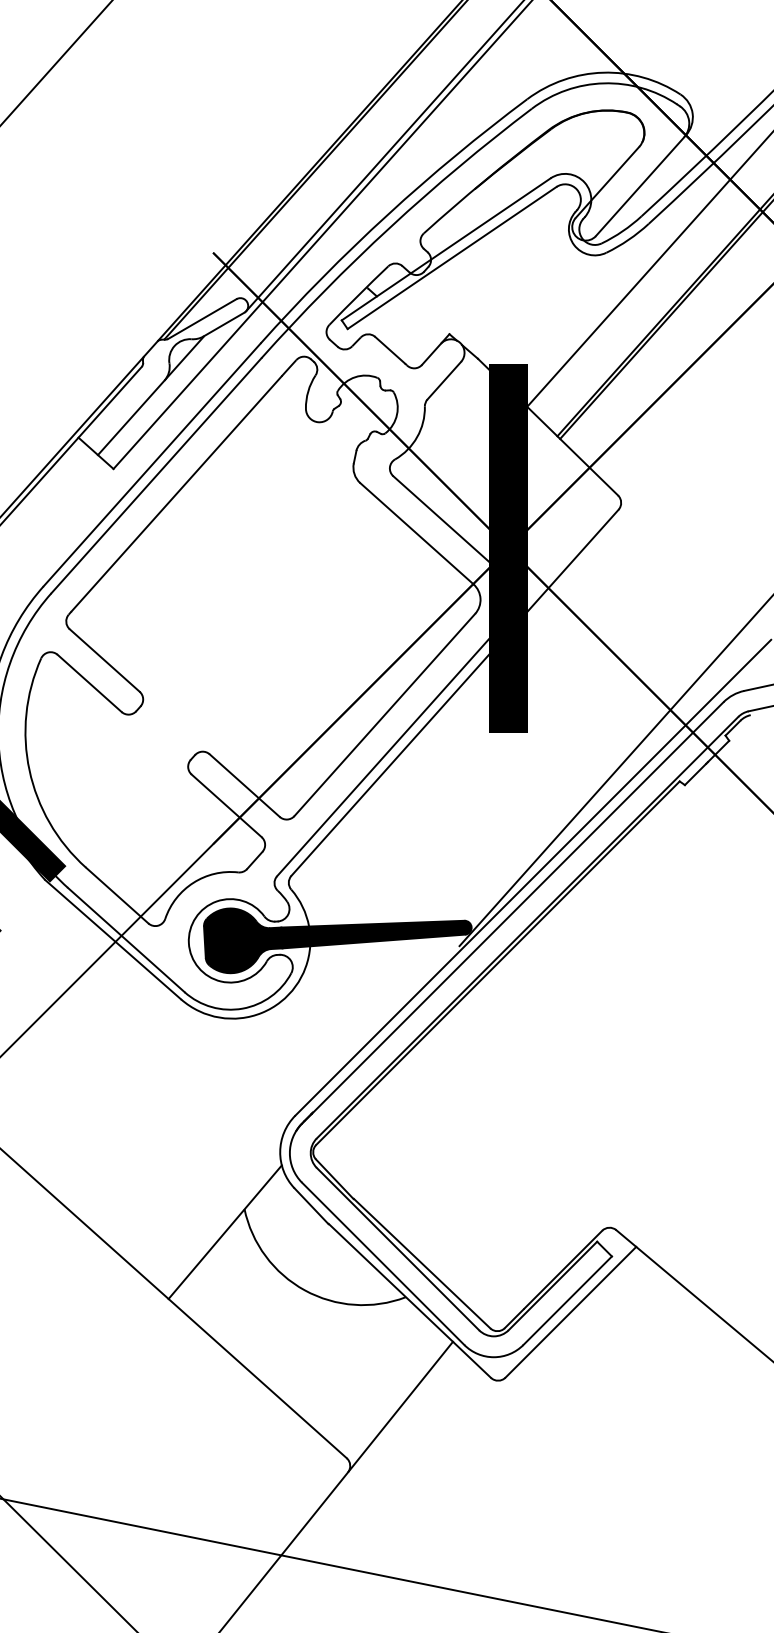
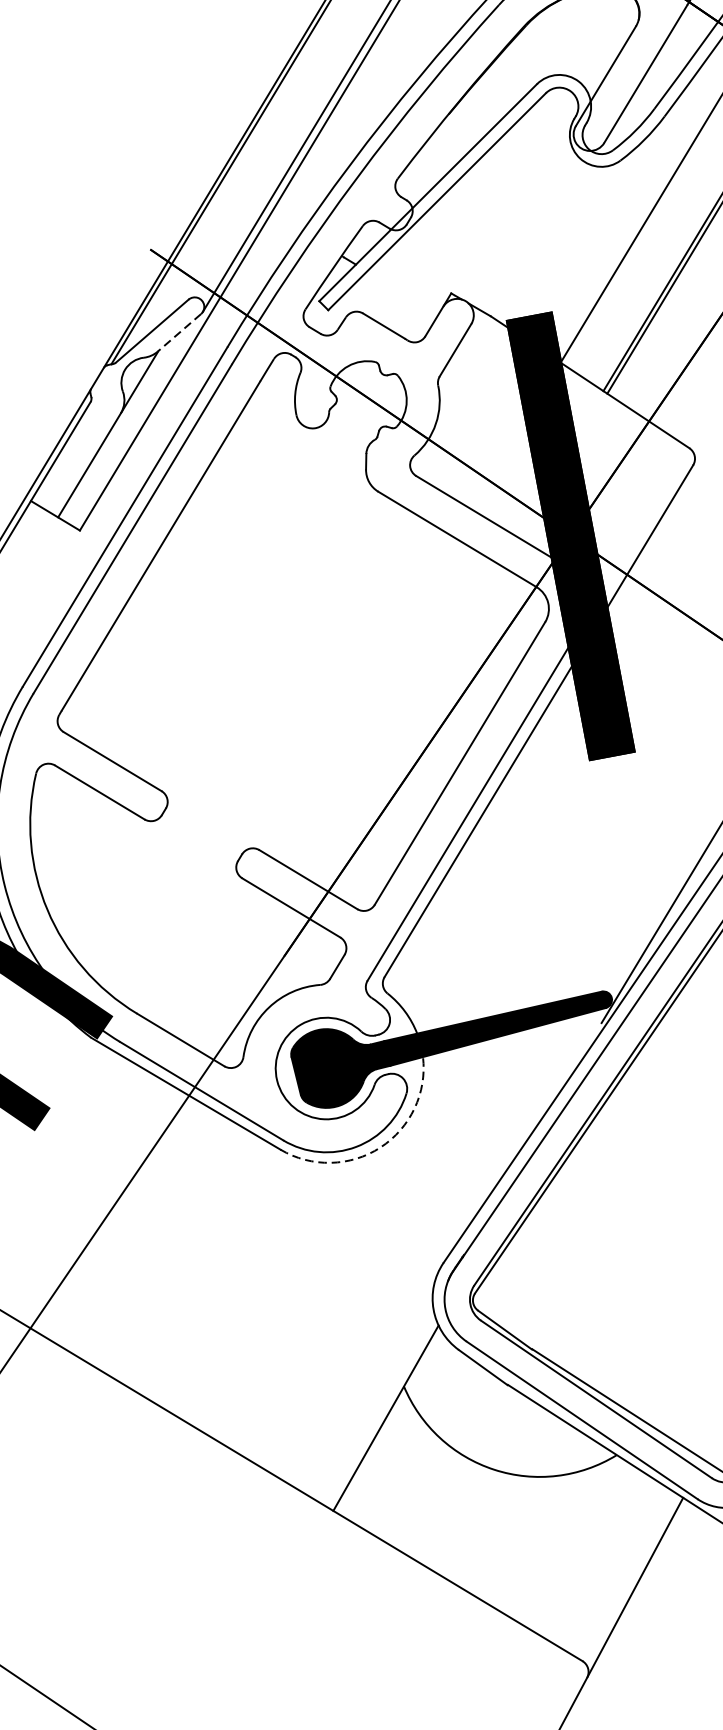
line: (223, 324) -> (178, 332), solid -> dashed
arc: (262, 1012) -> (380, 1147), solid -> dashed

